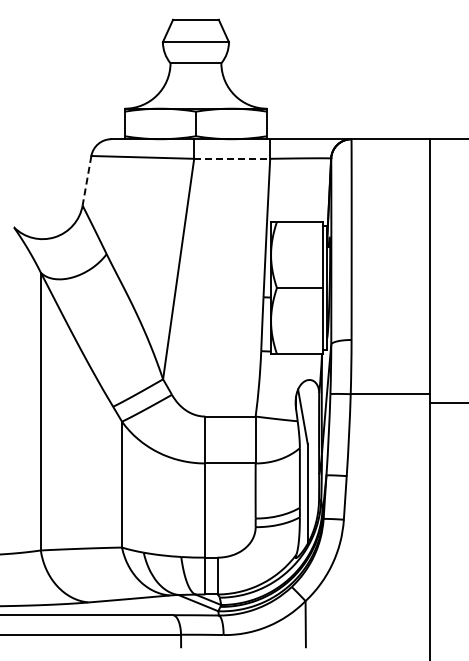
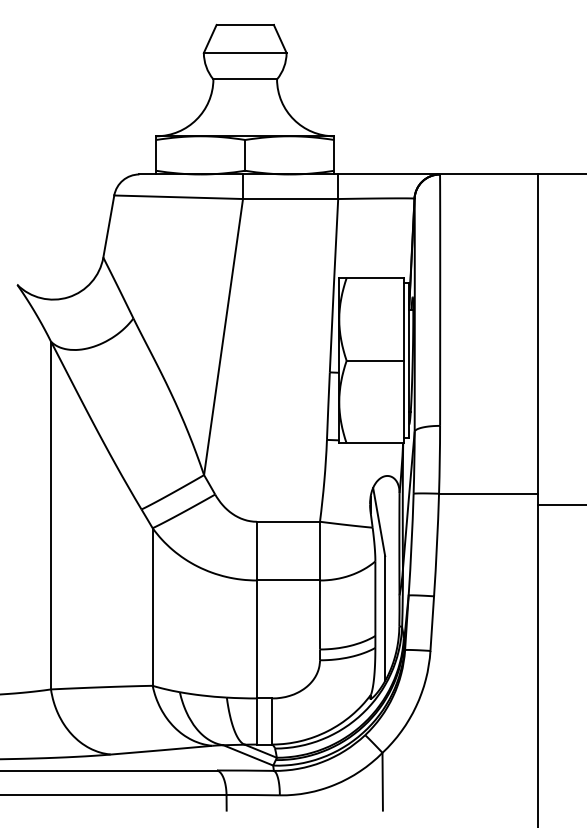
line: (232, 158) -> (290, 198), dashed -> solid
line: (86, 181) -> (108, 227), dashed -> solid

